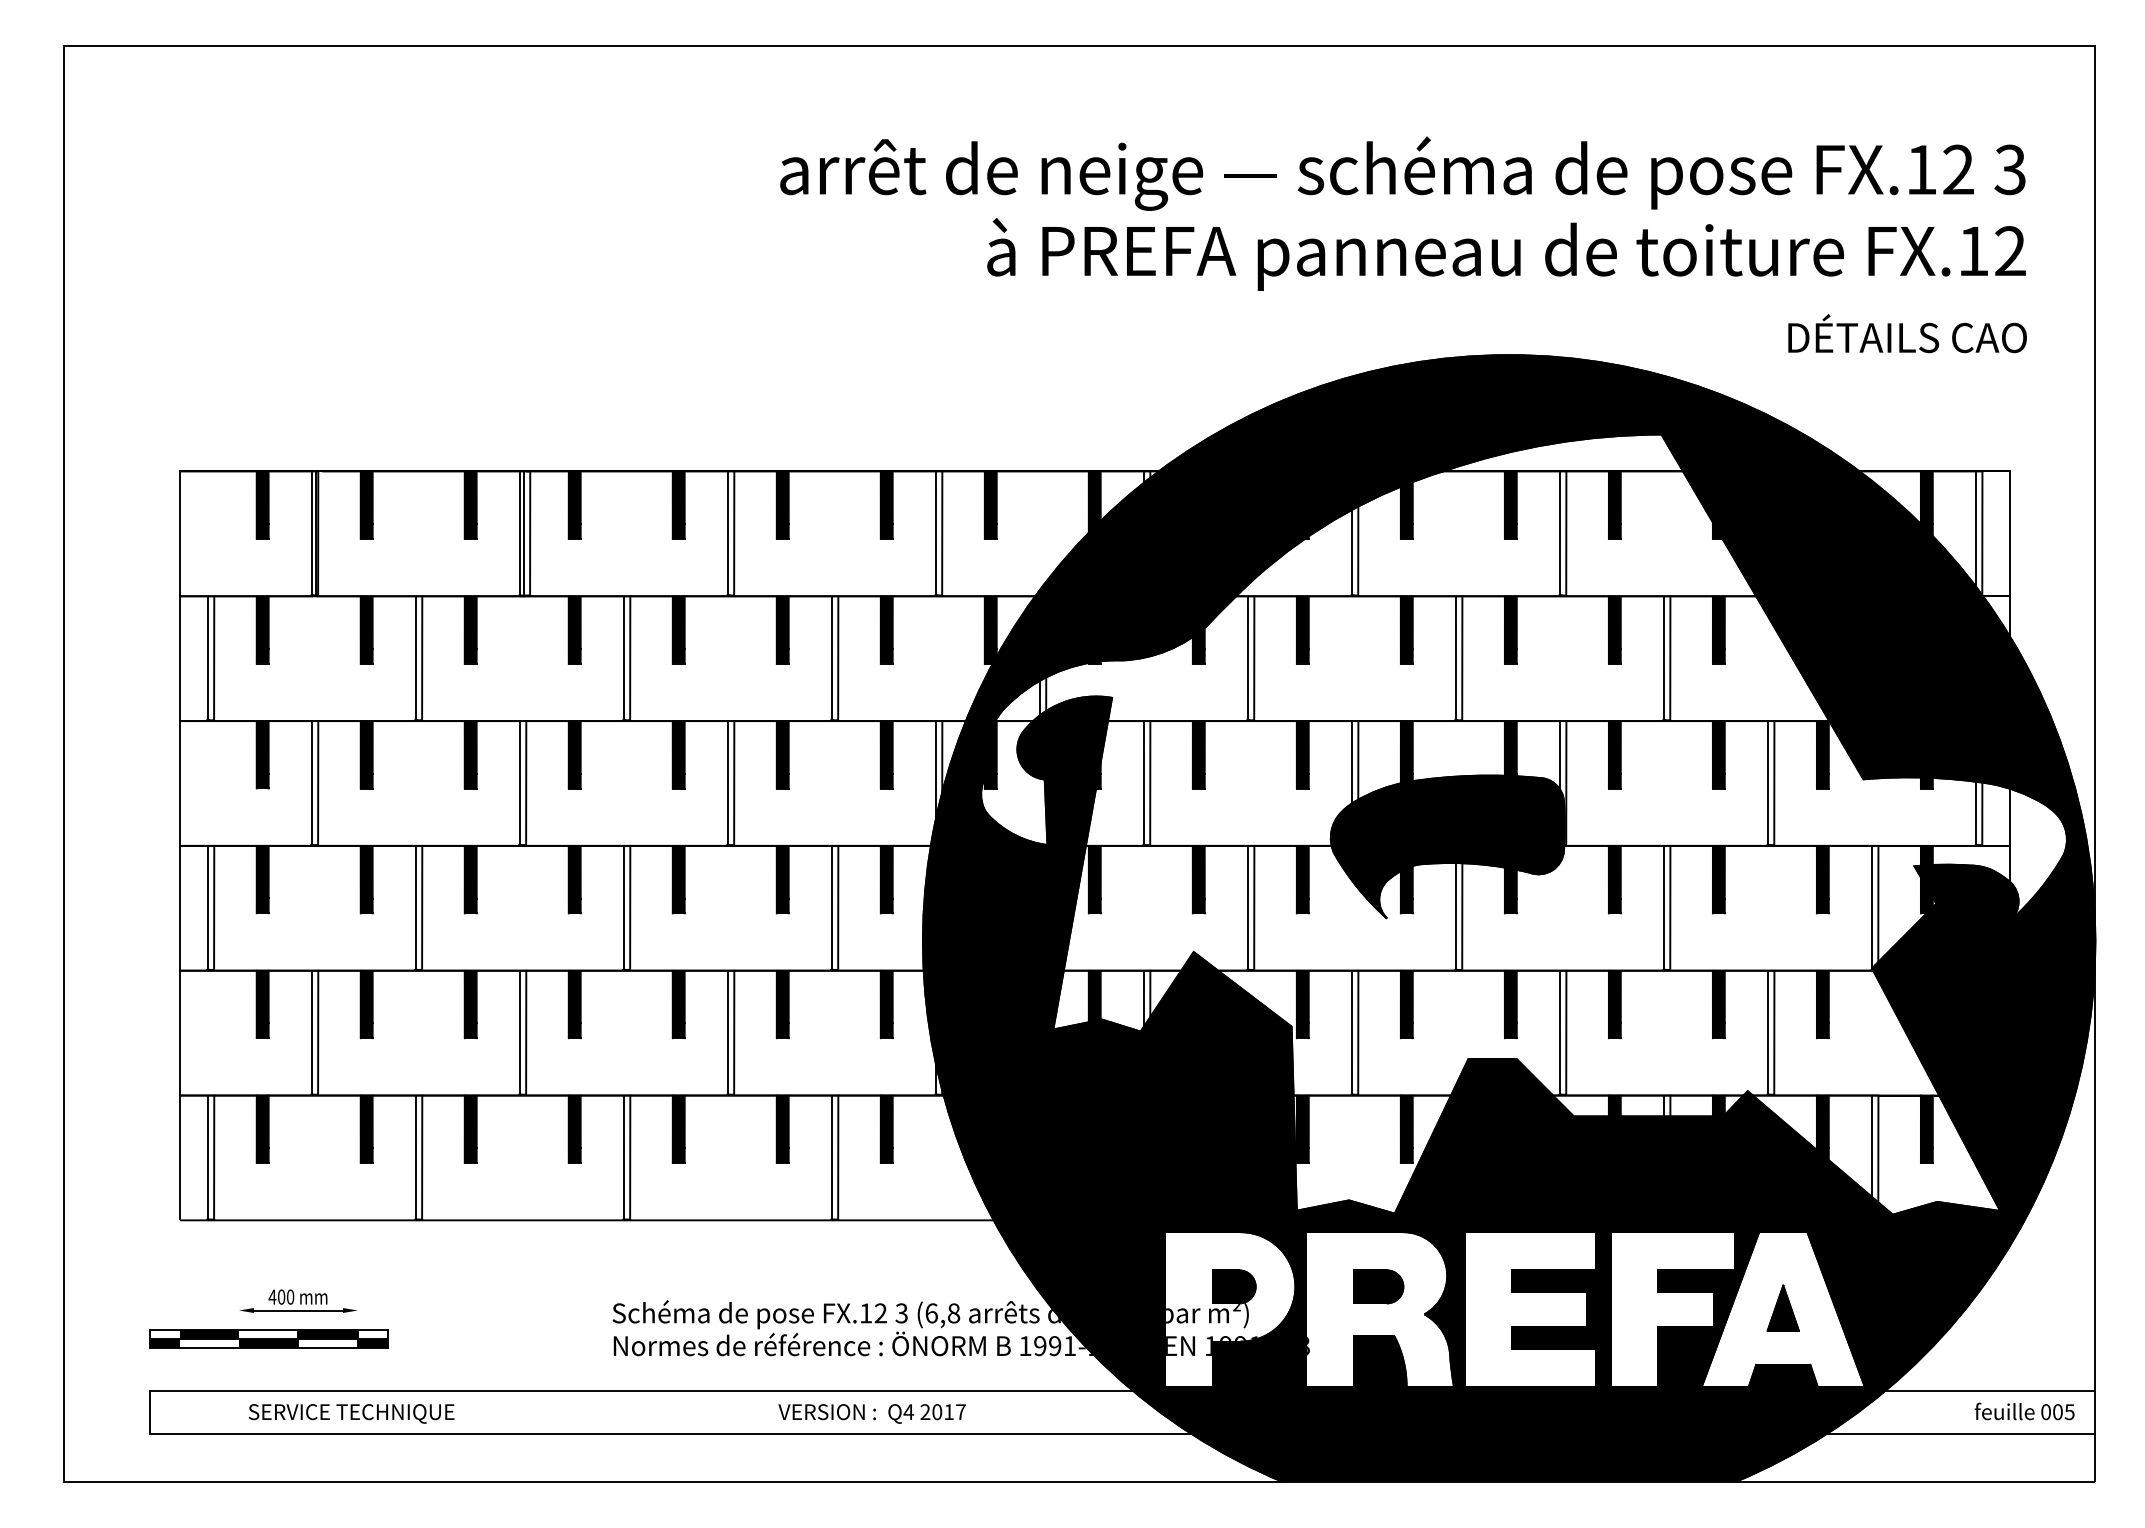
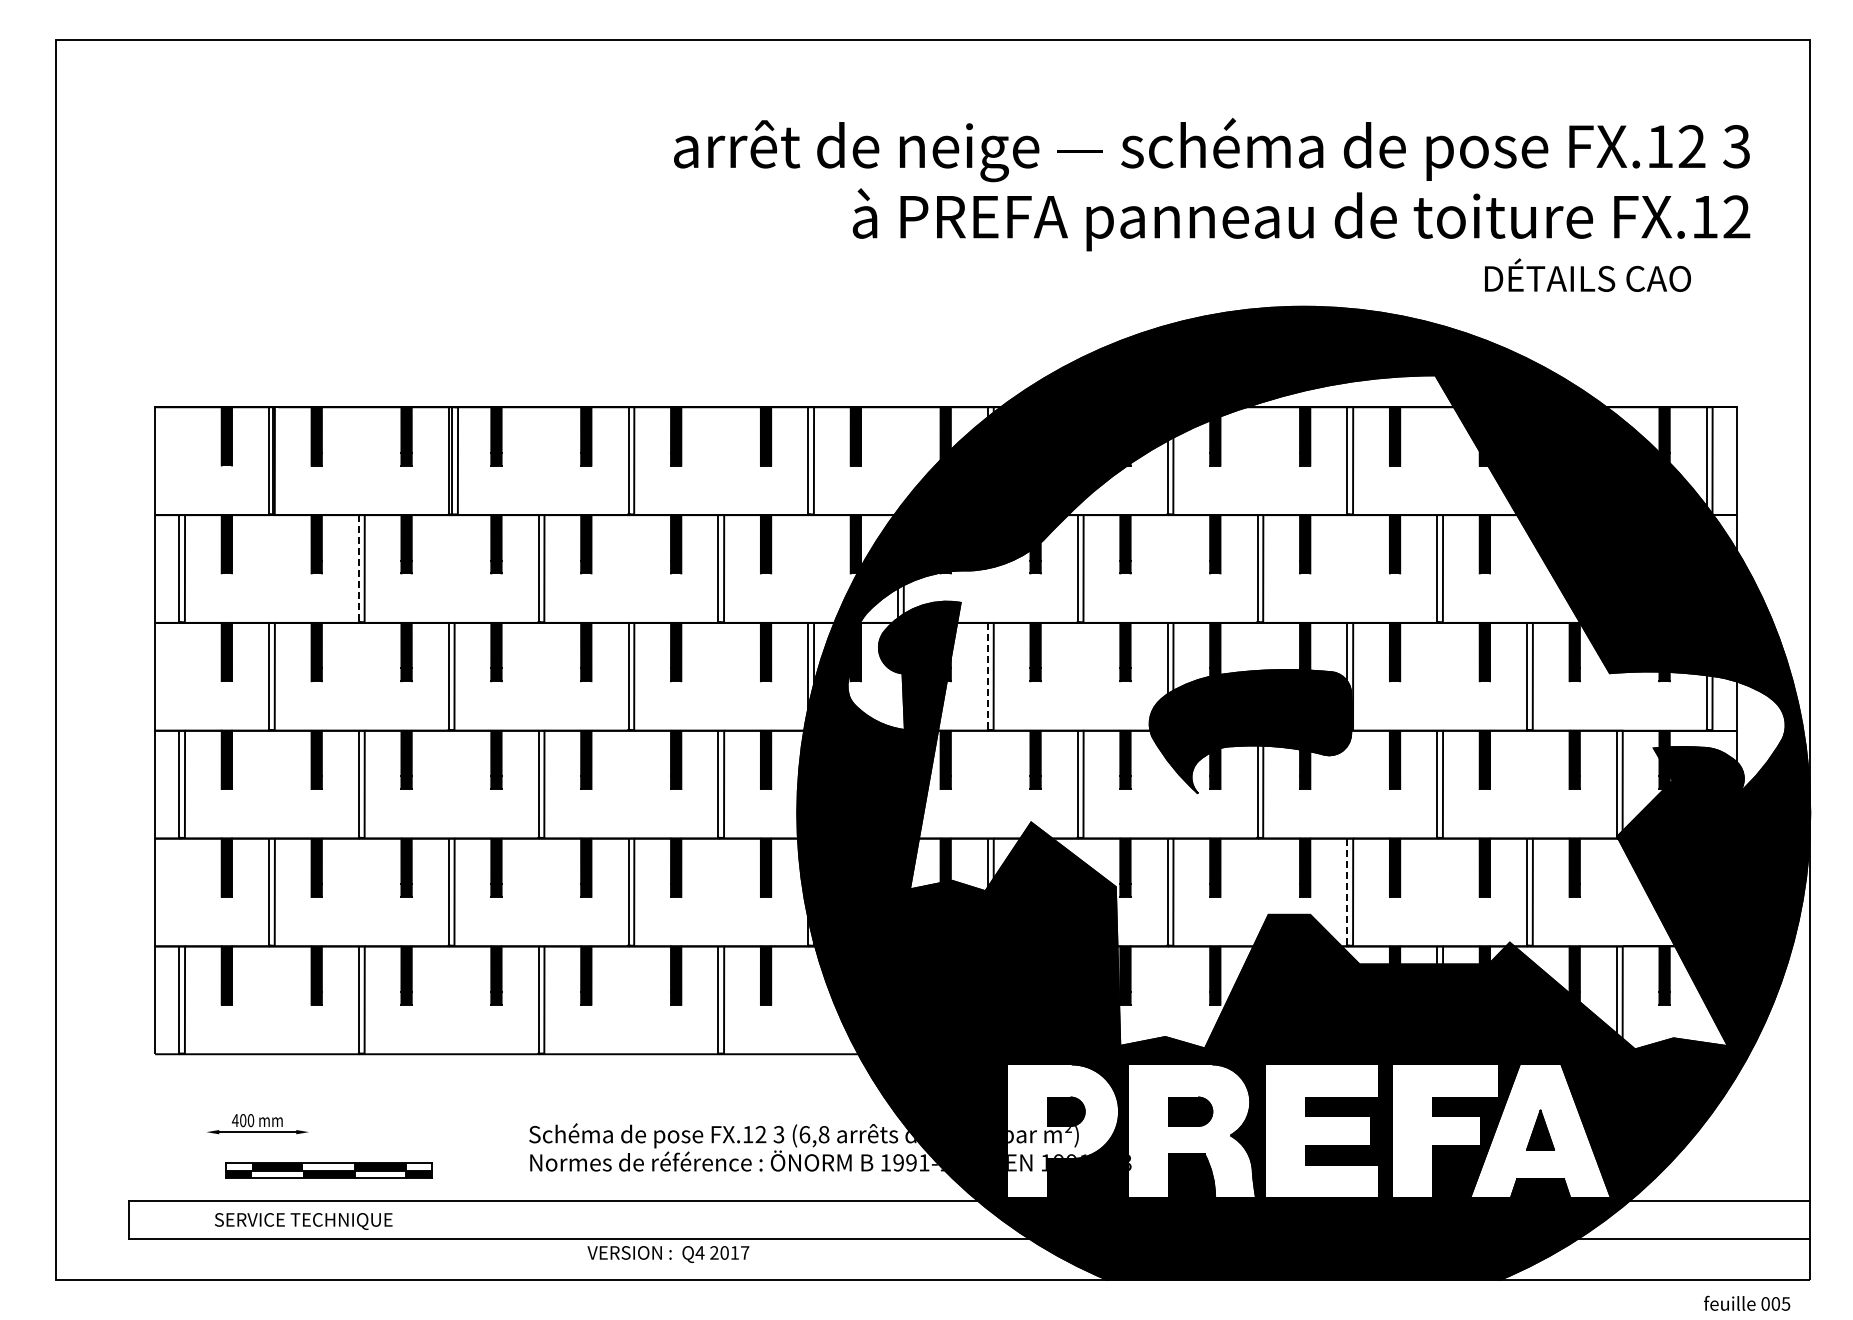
text: (1907, 332) -> (1587, 274), moved
line: (416, 658) -> (359, 568), solid -> dashed
line: (1144, 783) -> (988, 676), solid -> dashed
line: (1559, 1033) -> (1347, 892), solid -> dashed
part: (268, 1338) -> (328, 1170), moved
text: (2025, 1410) -> (1747, 1302), moved
text: (872, 1413) -> (668, 1254), moved

